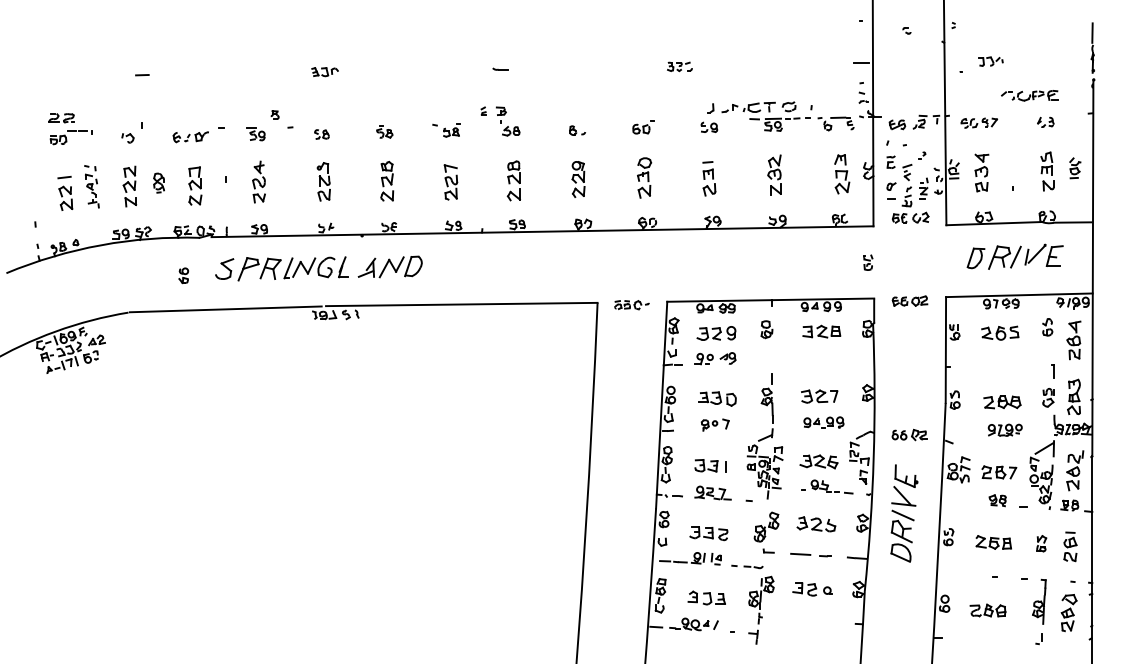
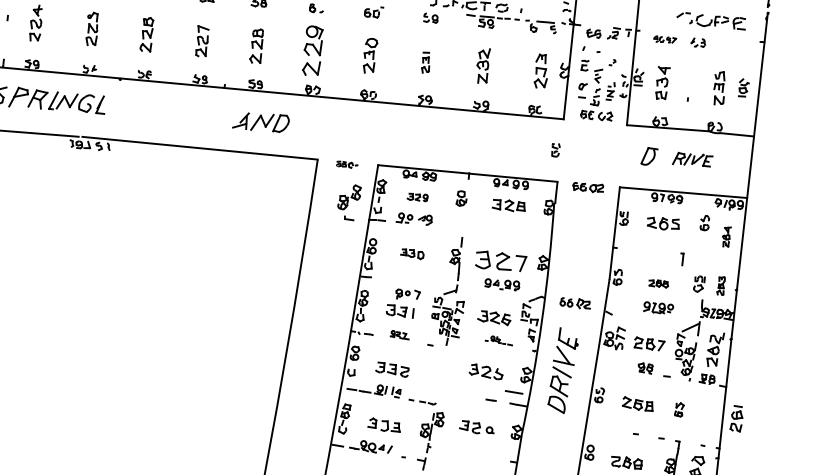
part: (1029, 95) -> (711, 20), size x1.4
part: (1045, 121) -> (698, 42), moved
part: (979, 122) -> (665, 39), size x0.7
part: (709, 178) -> (426, 62), size x0.7
part: (578, 179) -> (312, 51), size x1.6
part: (1025, 256) -> (692, 159), size x0.6
part: (389, 266) -> (260, 121), moved
part: (631, 305) -> (346, 165), size x0.7
part: (716, 333) -> (417, 197), size x0.6
part: (1073, 340) -> (726, 236), size x0.6
part: (1052, 371) -> (681, 259), moved
part: (819, 396) -> (501, 261), size x1.6
part: (1073, 396) -> (720, 285), size x0.6
part: (717, 398) -> (412, 253), size x0.7
part: (1002, 402) -> (658, 283), size x0.6
part: (714, 424) -> (407, 294), moved
part: (827, 486) -> (499, 340), size x0.6
part: (712, 492) -> (399, 334), size x0.6
part: (766, 532) -> (348, 202), moved
part: (1070, 546) -> (737, 418), moved
line: (800, 554) -> (513, 392), moved

